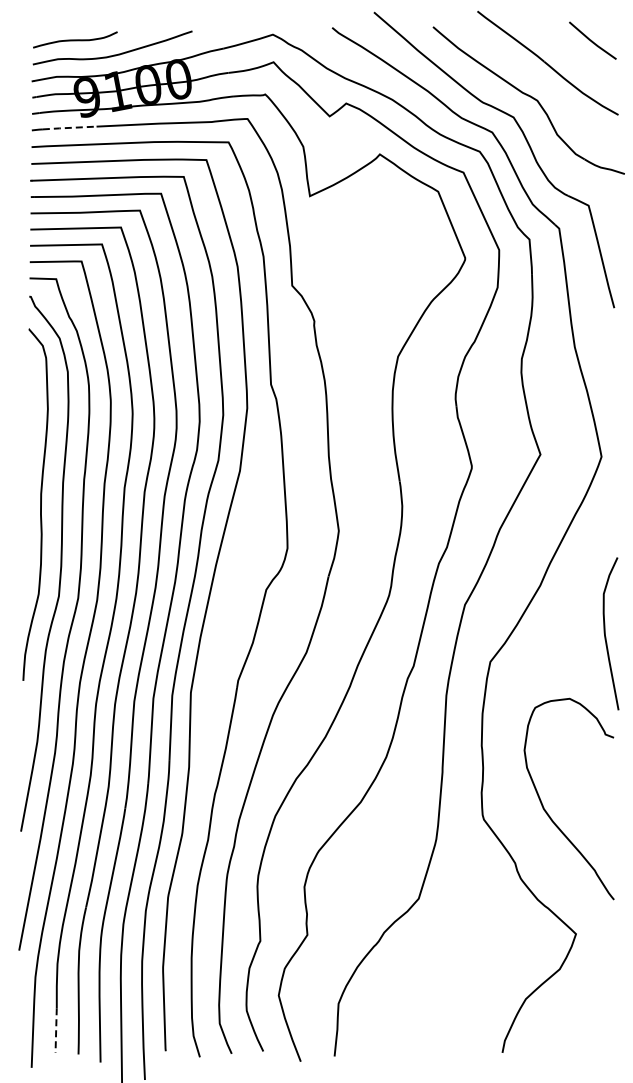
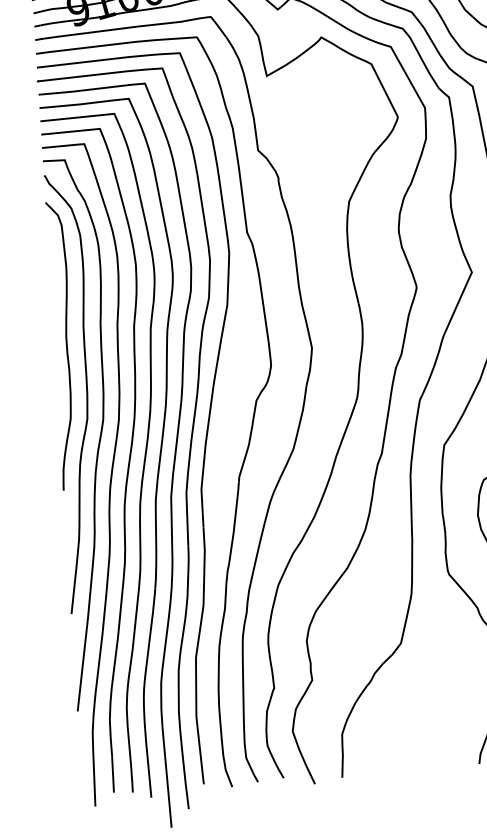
line: (69, 127) -> (65, 35), dashed -> solid
line: (56, 1031) -> (113, 775), dashed -> solid

